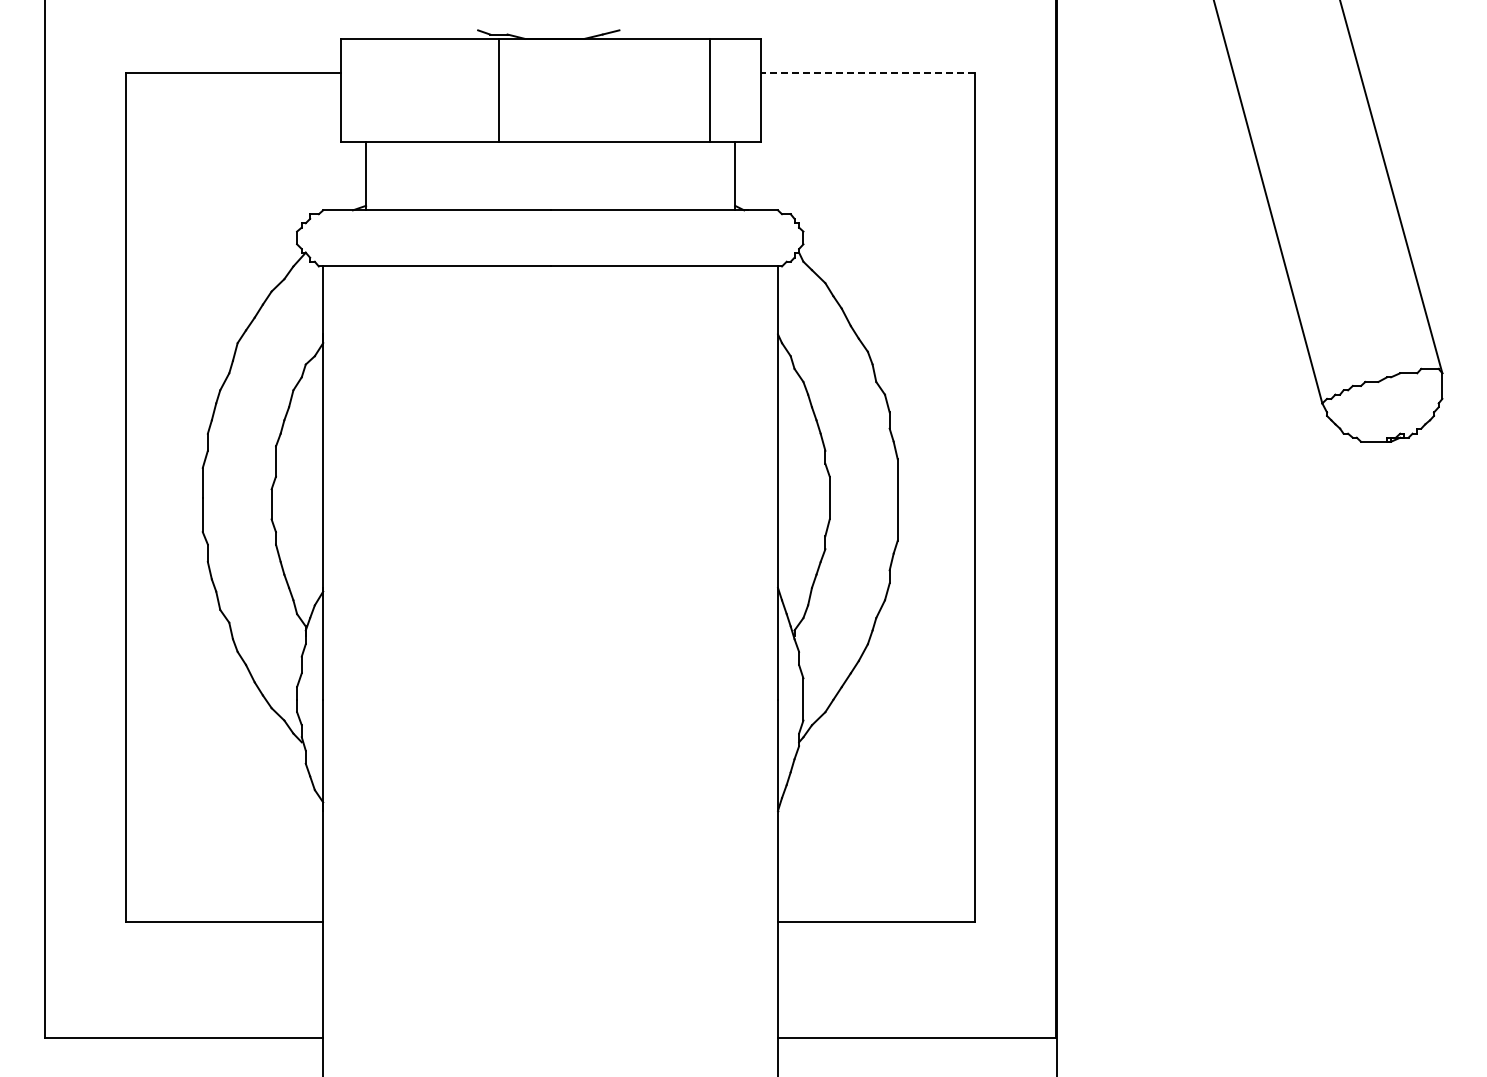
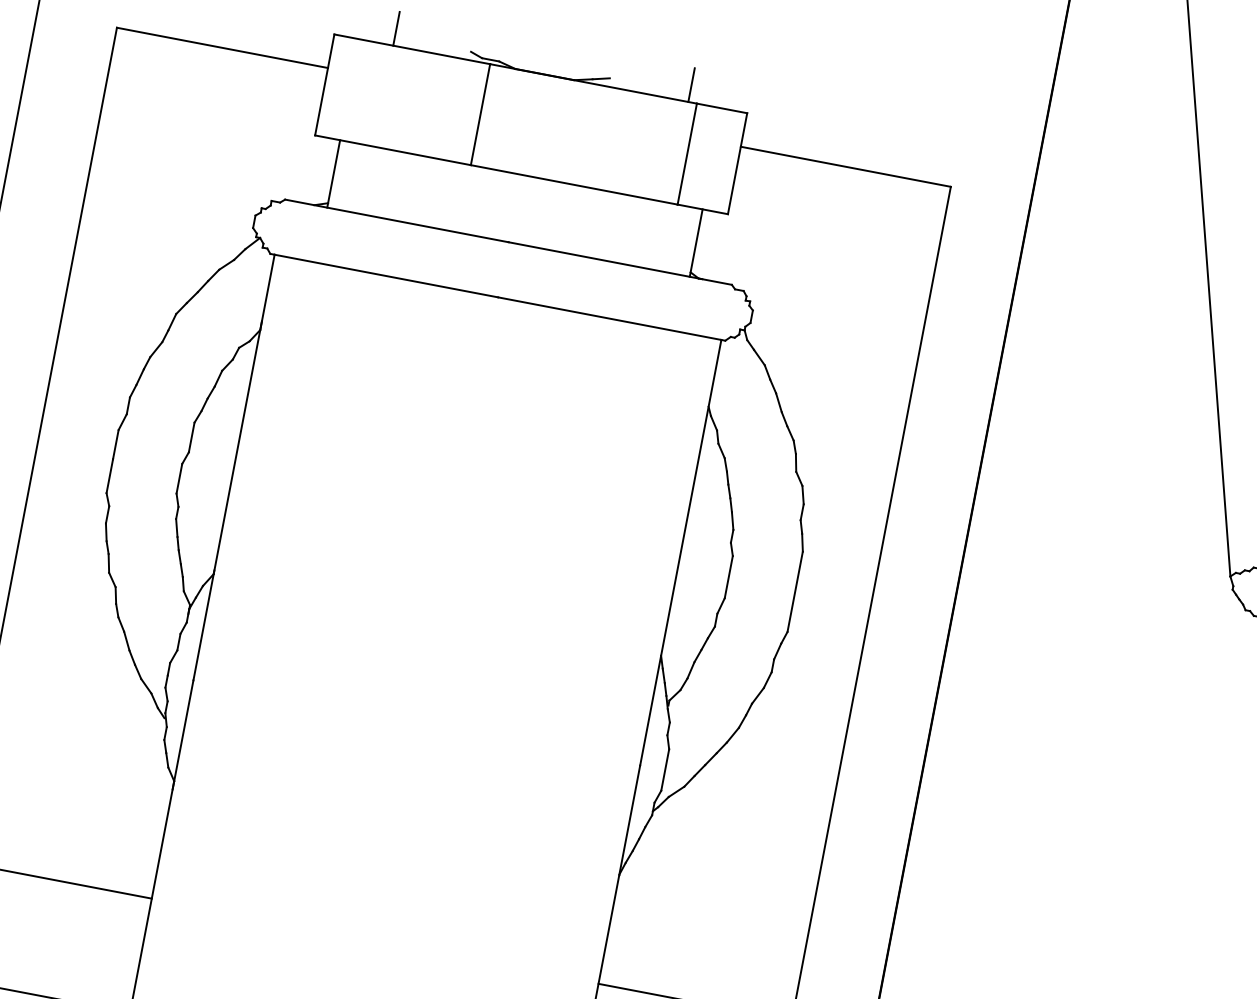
line: (400, 21) -> (396, 28), added
line: (700, 21) -> (691, 84), added
line: (867, 73) -> (845, 167), dashed -> solid

